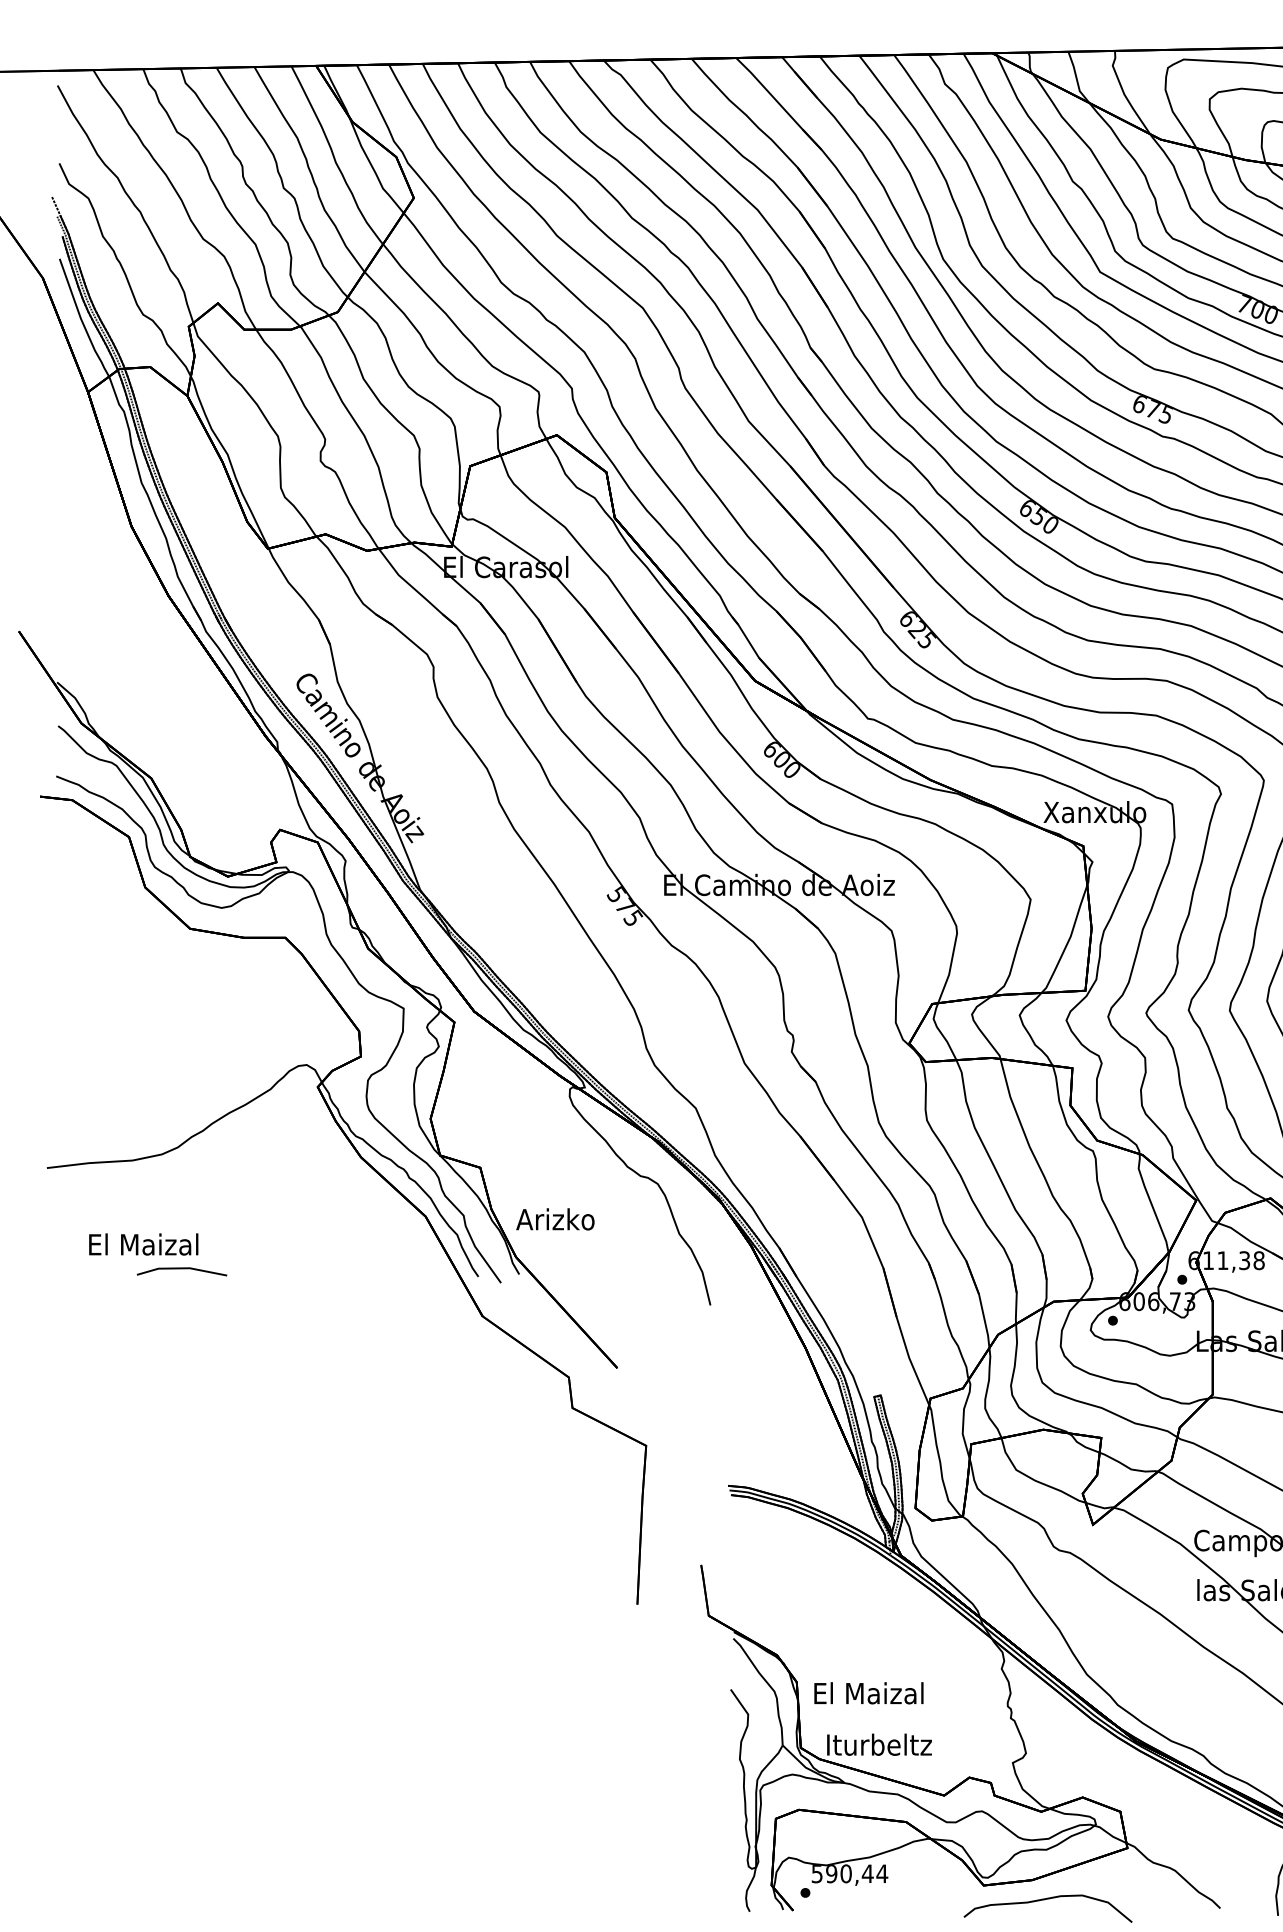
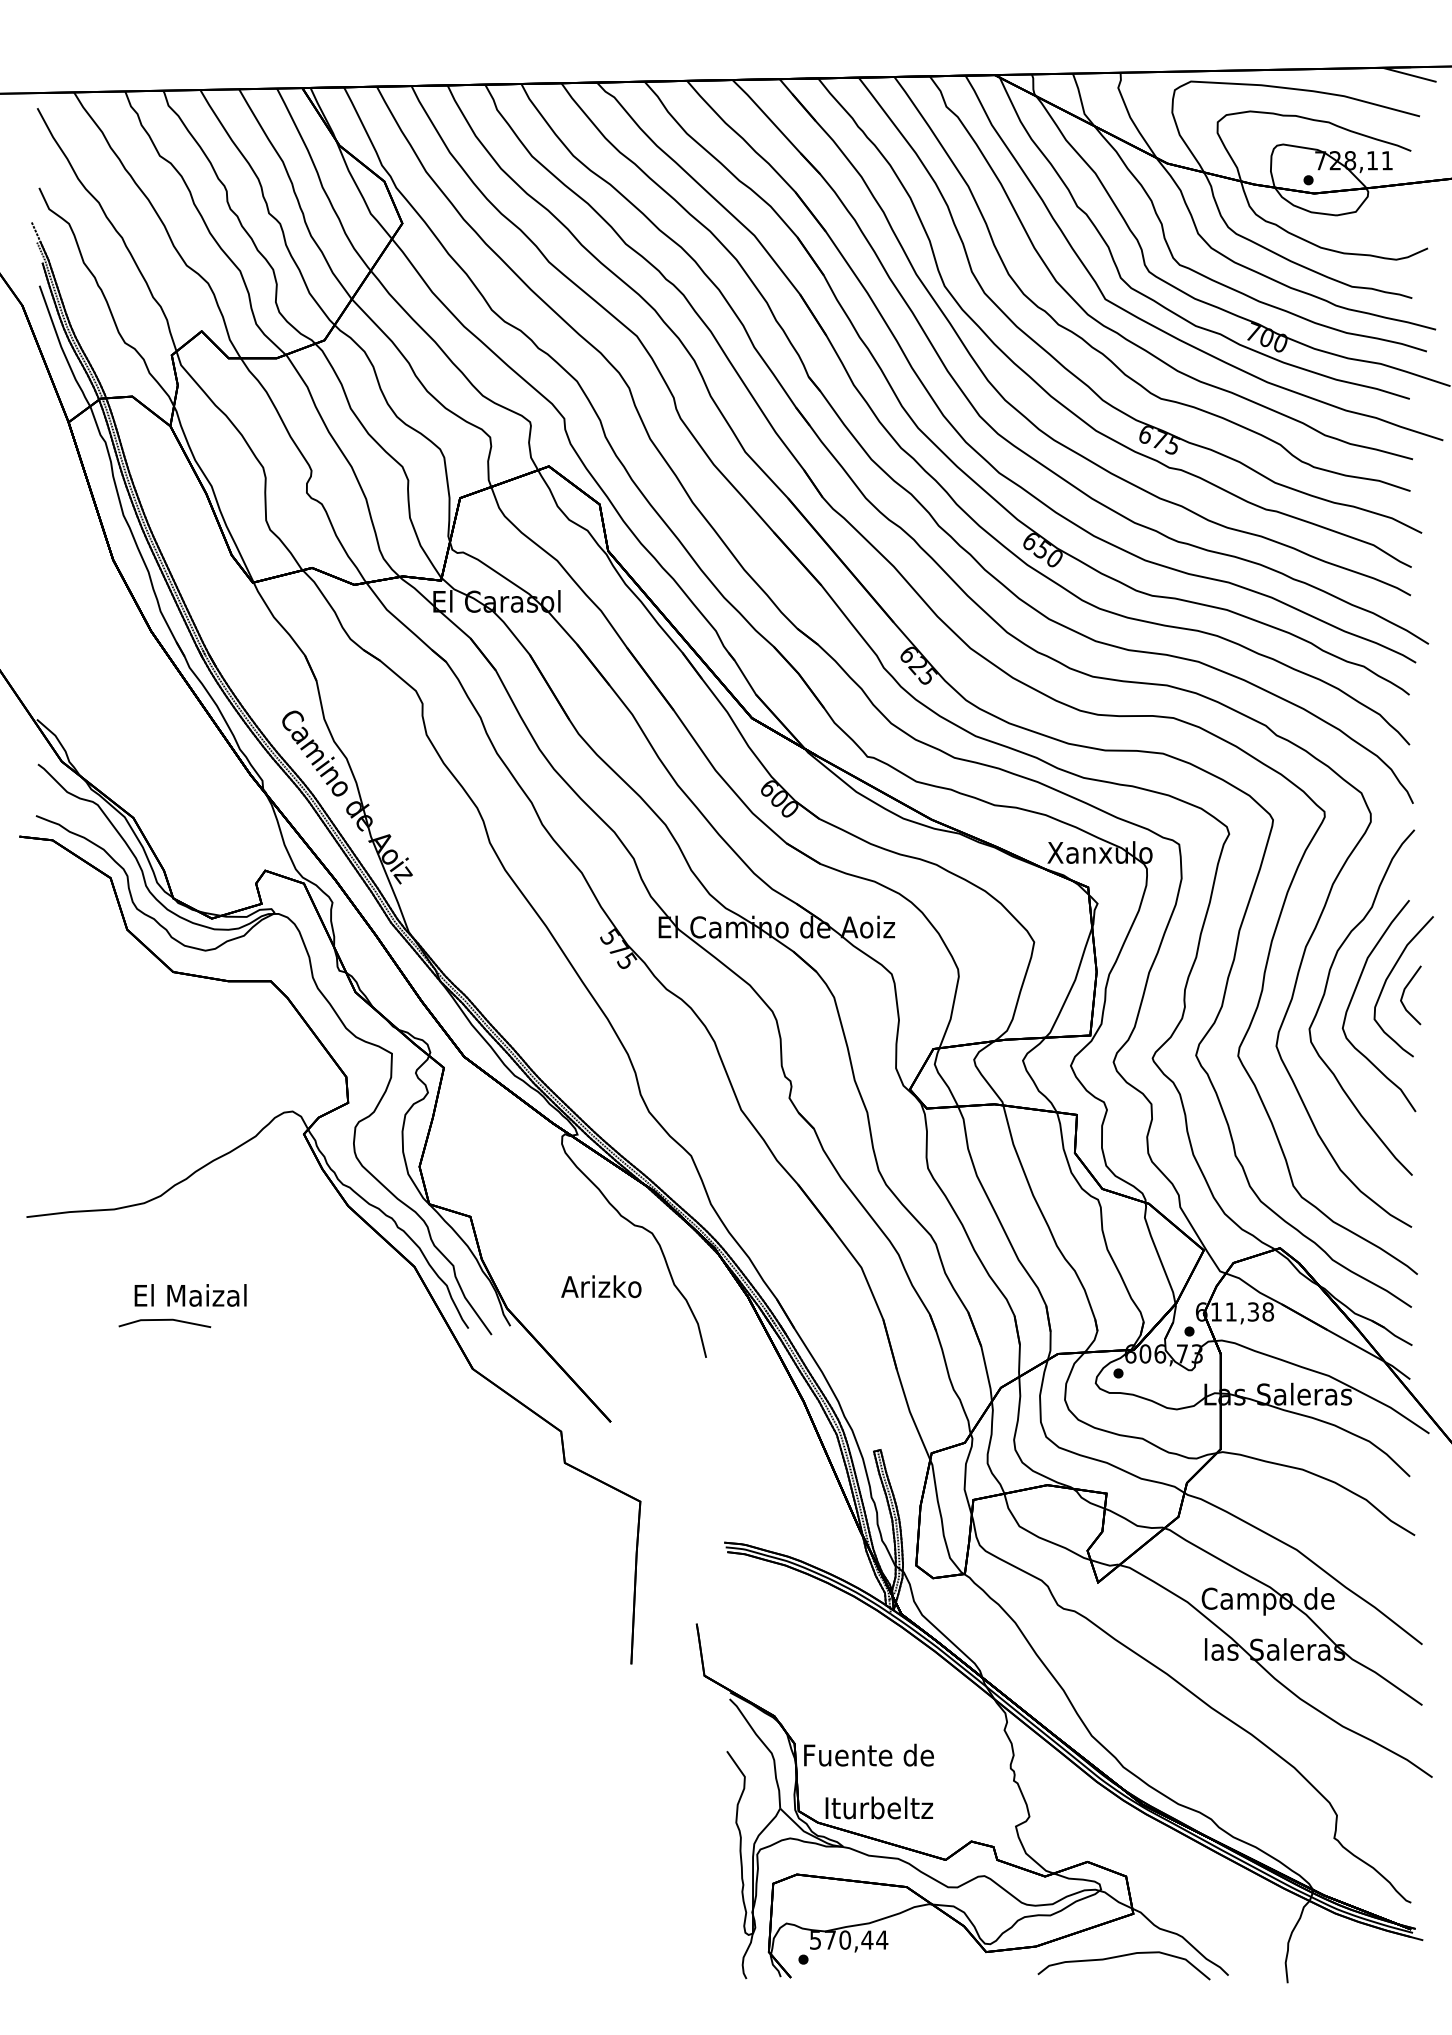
text: (555, 1219) -> (601, 1286), moved
text: (143, 1244) -> (190, 1295), moved
text: (868, 1692) -> (868, 1754), El Maizal -> Fuente de
text: (831, 1873) -> (830, 1939), 590,44 -> 570,44
curve: (1044, 1900) -> (1120, 1957), moved

